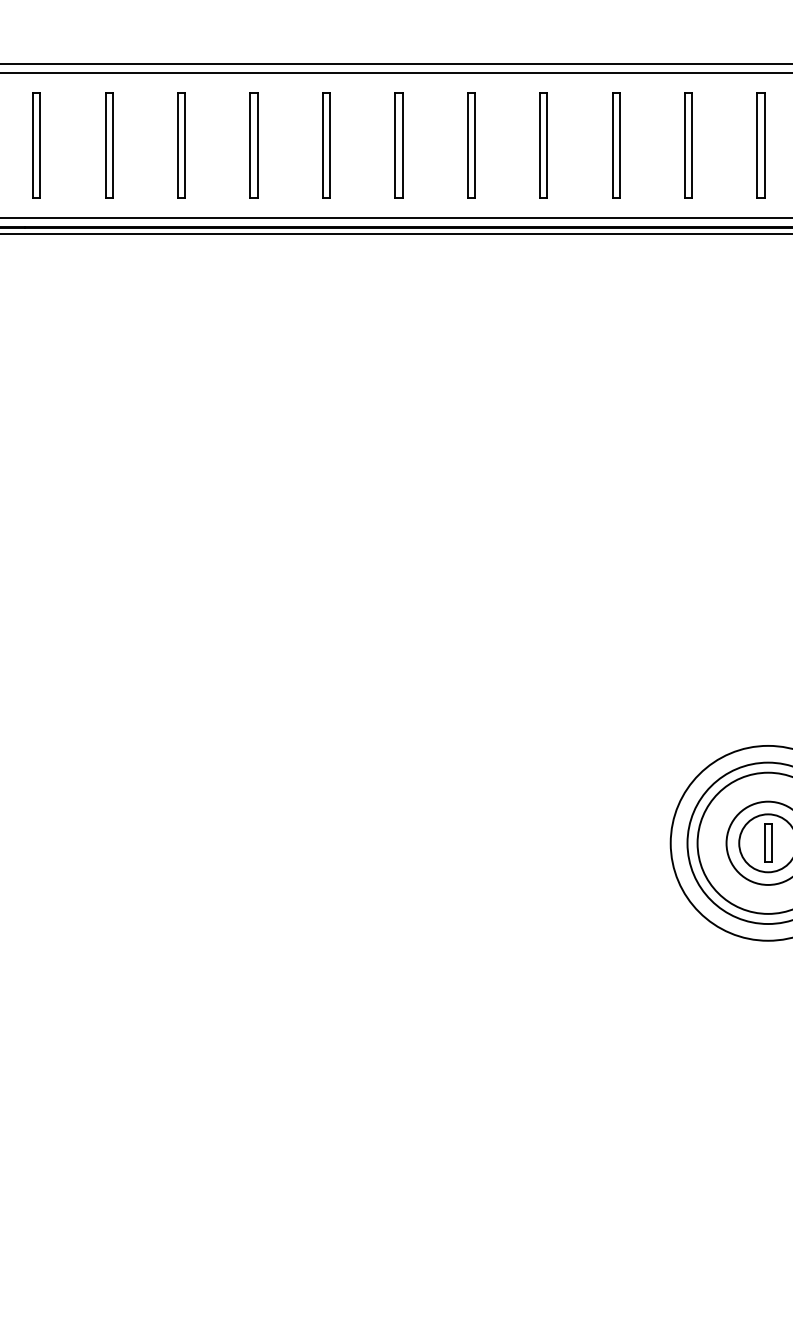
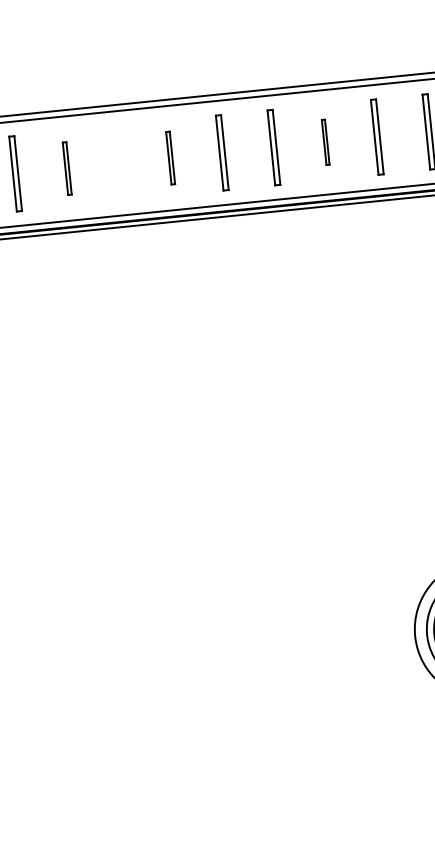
part: (253, 145) -> (66, 168), size x0.7
part: (326, 145) -> (118, 163), removed
part: (398, 145) -> (170, 158), size x0.7
part: (616, 145) -> (325, 142), size x0.6

